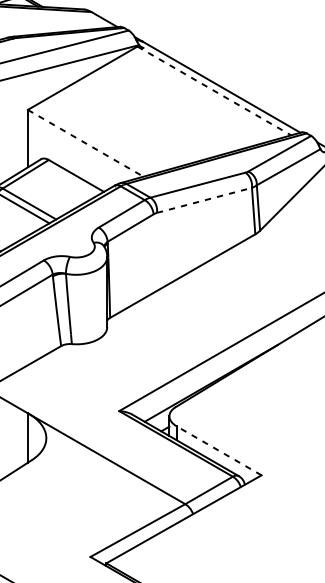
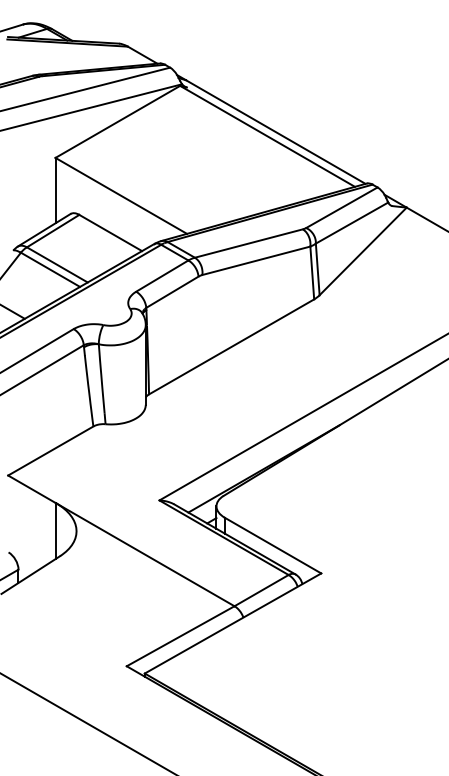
line: (214, 91) -> (267, 136), dashed -> solid
line: (85, 142) -> (121, 195), dashed -> solid
line: (204, 200) -> (256, 260), dashed -> solid
line: (219, 450) -> (273, 545), dashed -> solid

